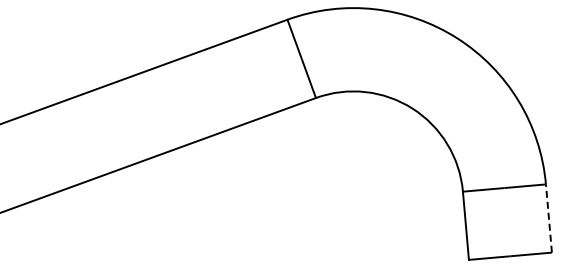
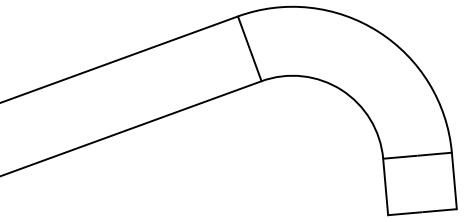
line: (548, 218) -> (453, 180), dashed -> solid

